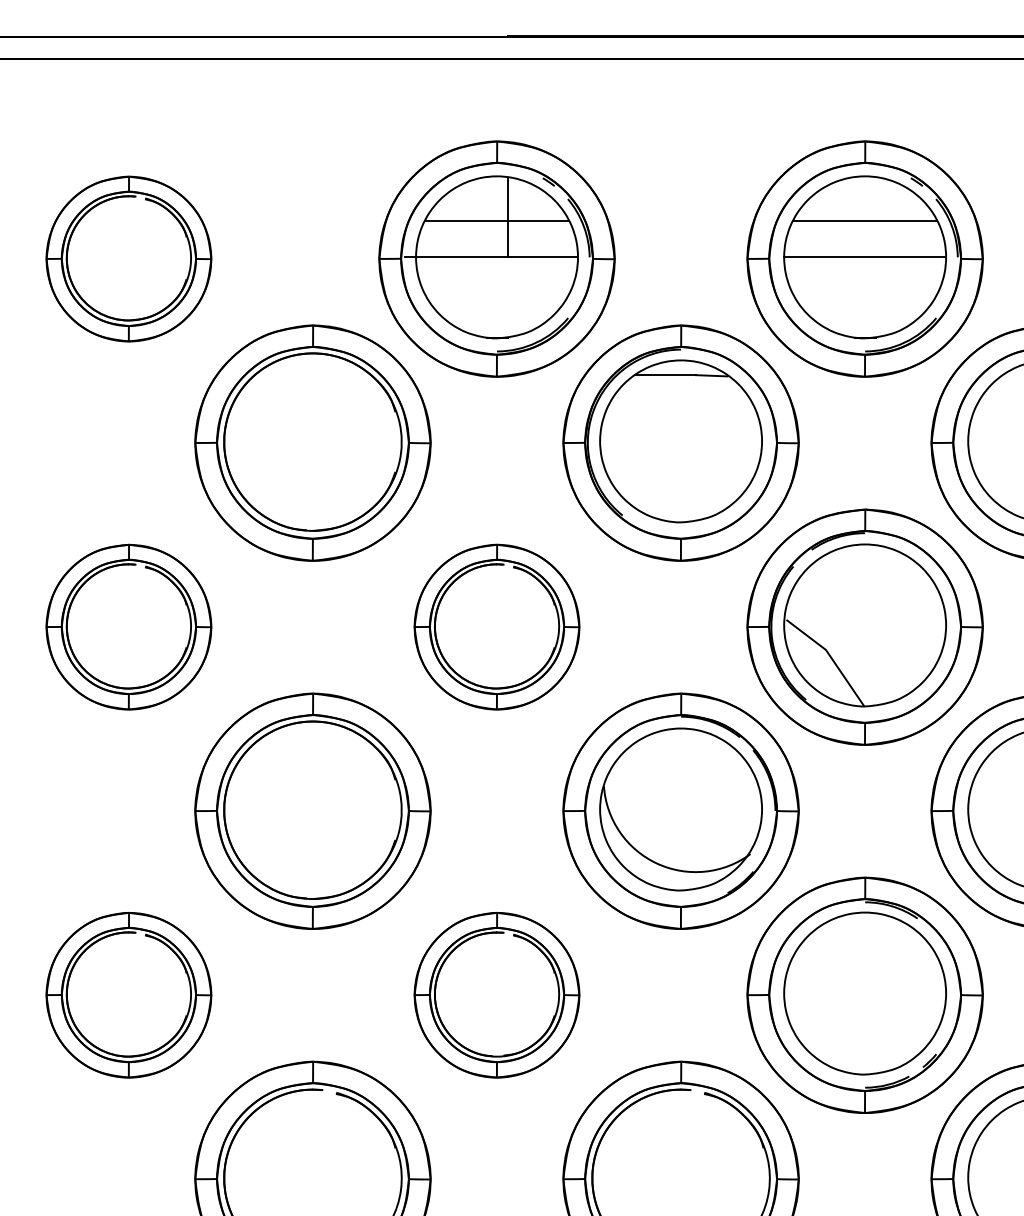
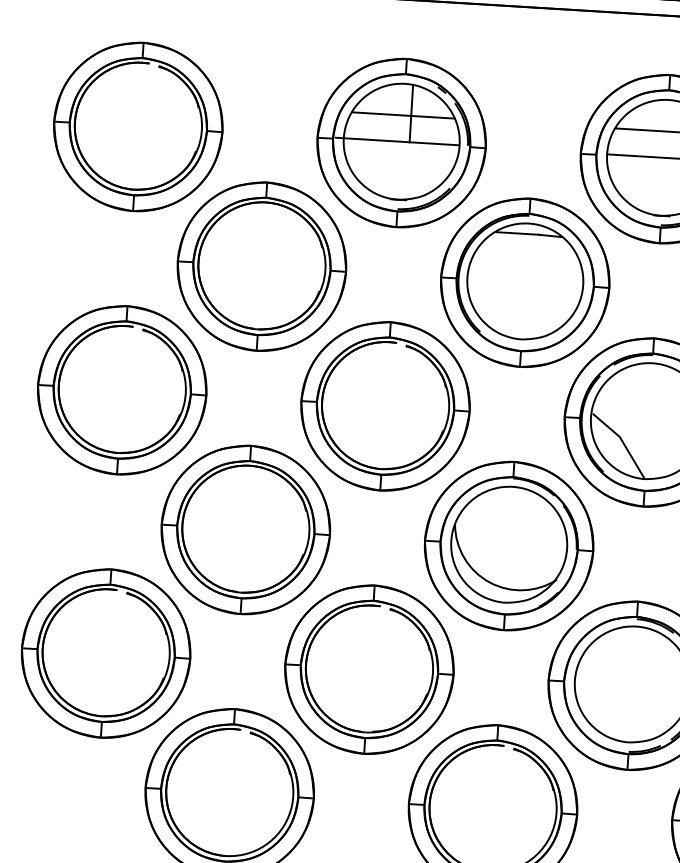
part: (128, 258) -> (138, 126), size x1.43
part: (128, 626) -> (121, 389), size x1.43
part: (496, 626) -> (385, 405), size x1.43
part: (128, 994) -> (105, 652), size x1.43
part: (496, 994) -> (369, 669), size x1.43

